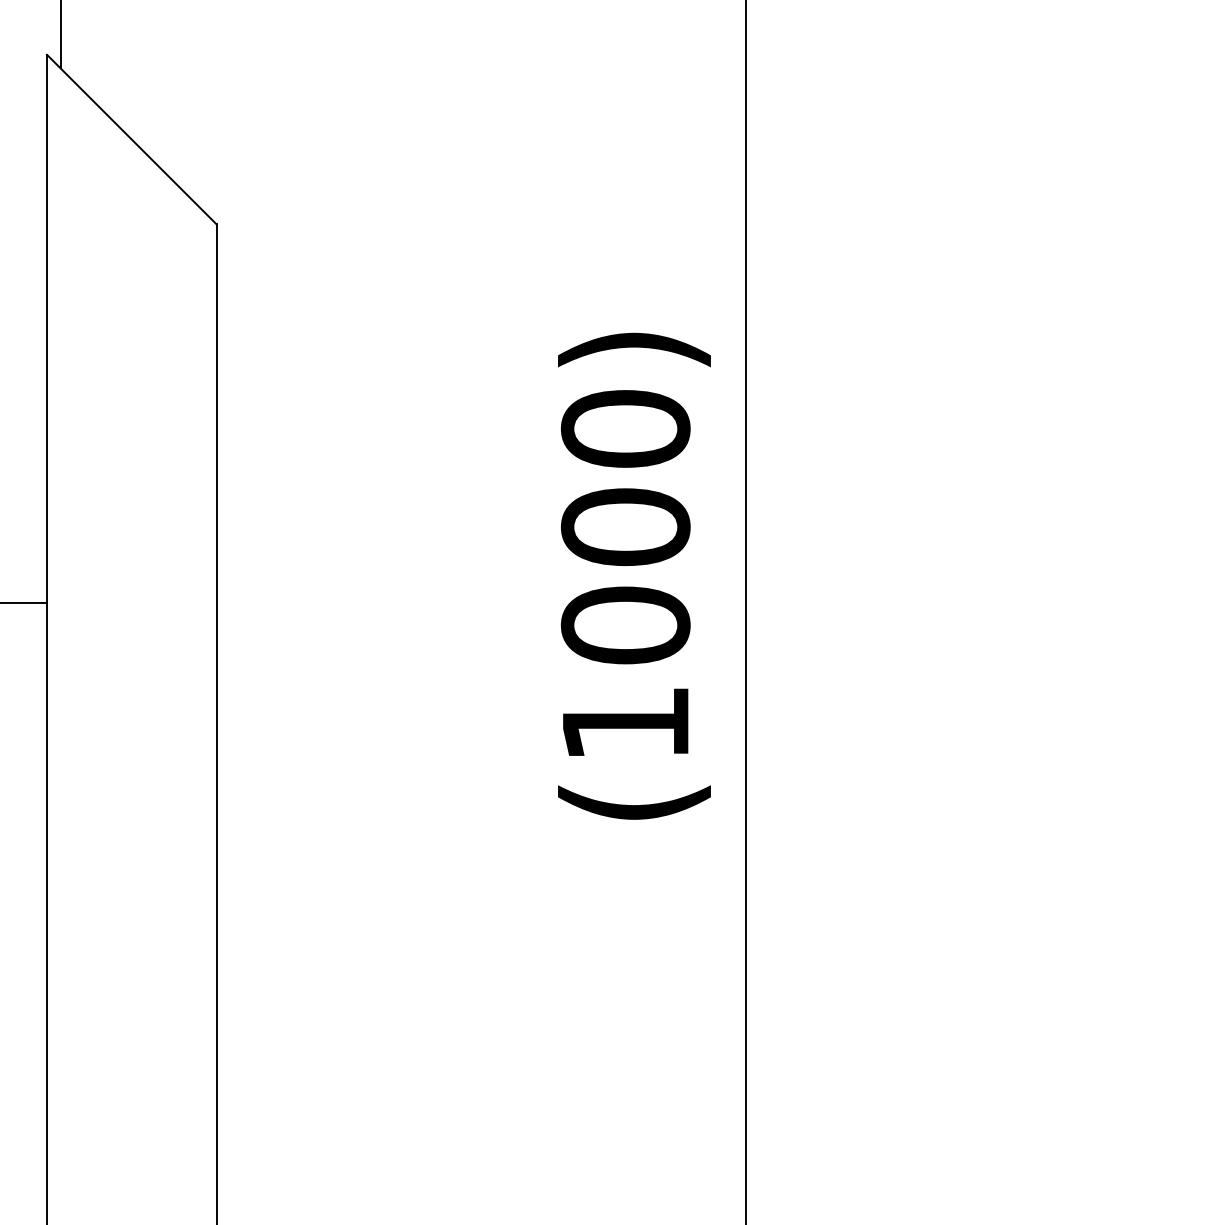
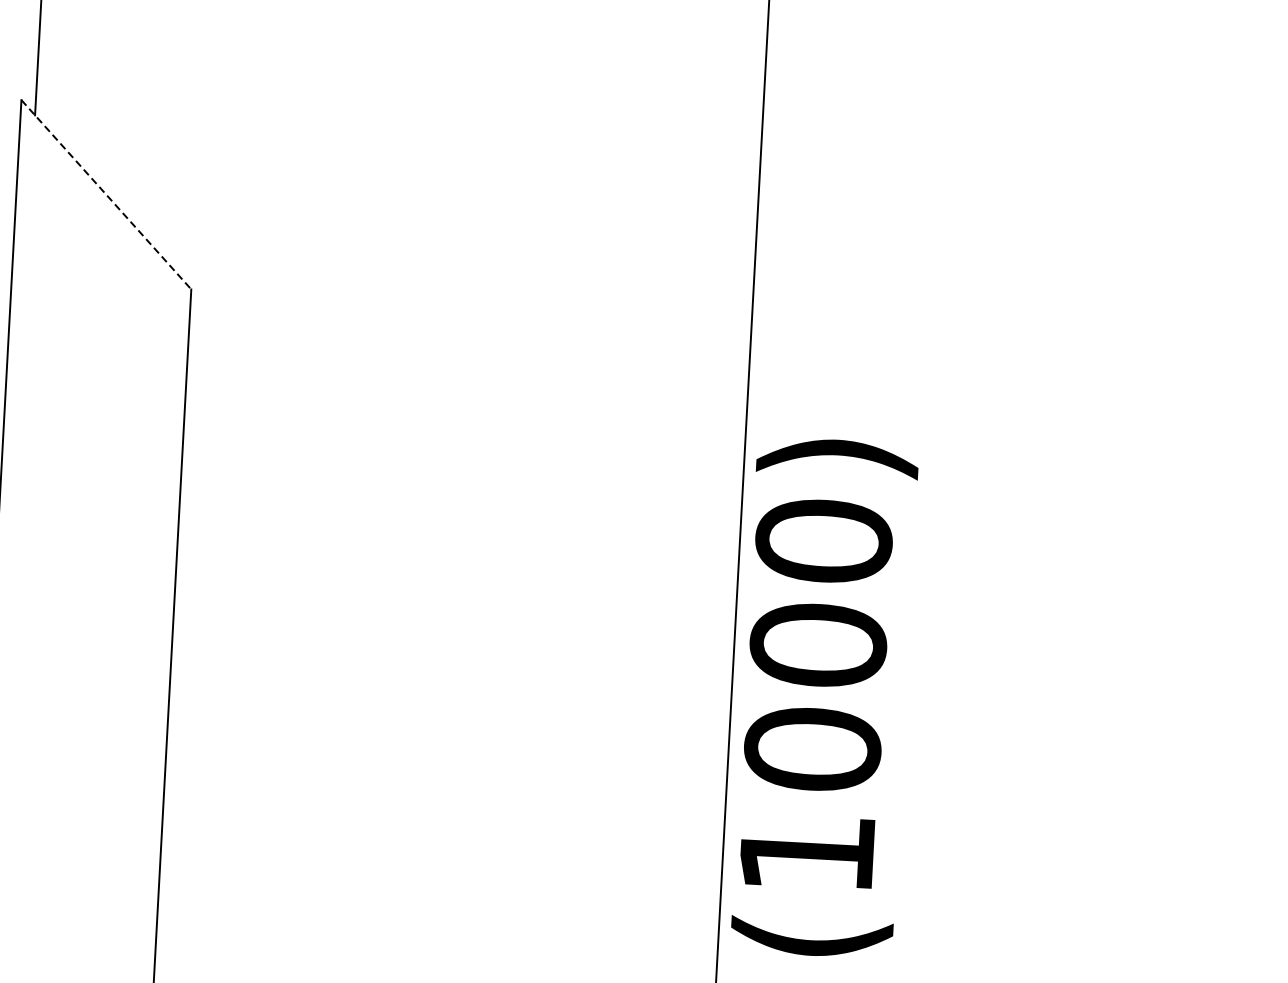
line: (131, 139) -> (106, 194), solid -> dashed
text: (634, 575) -> (824, 696), moved

